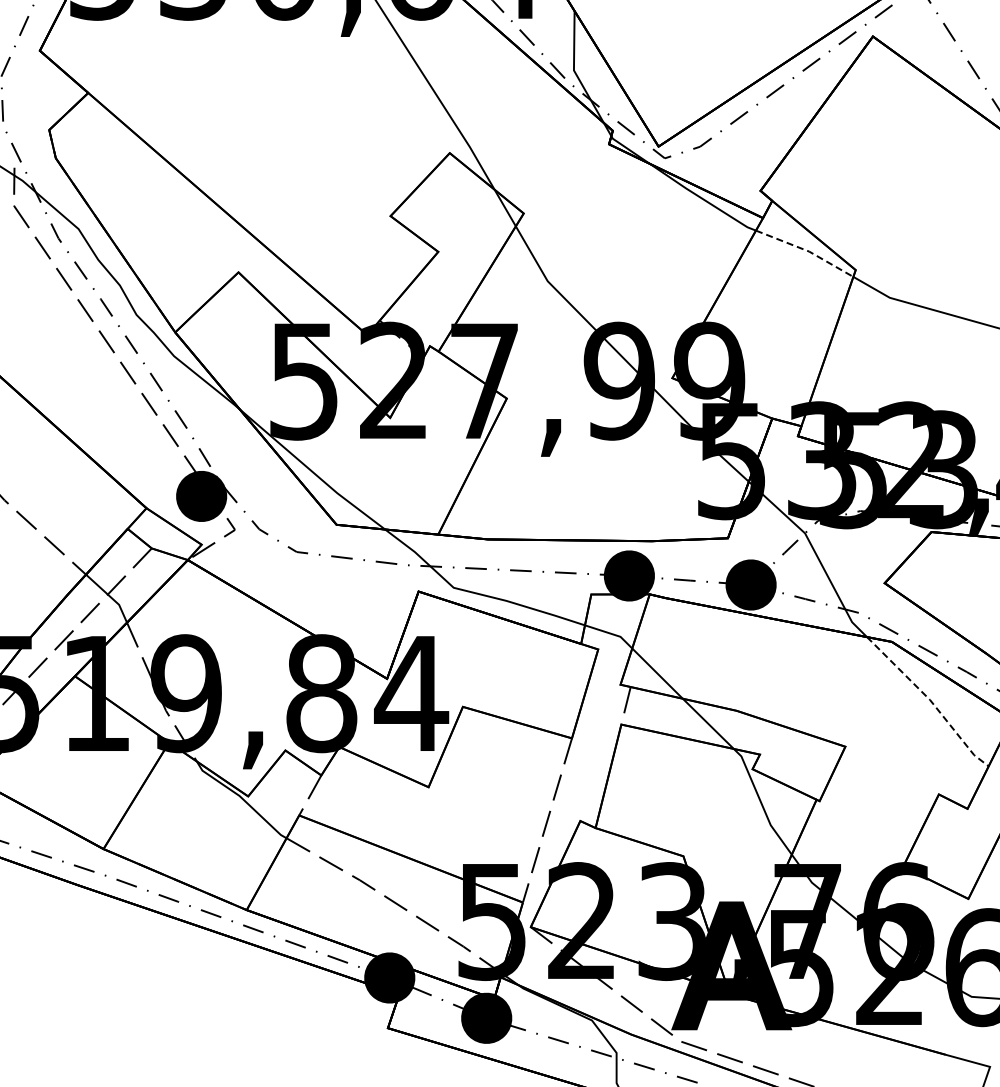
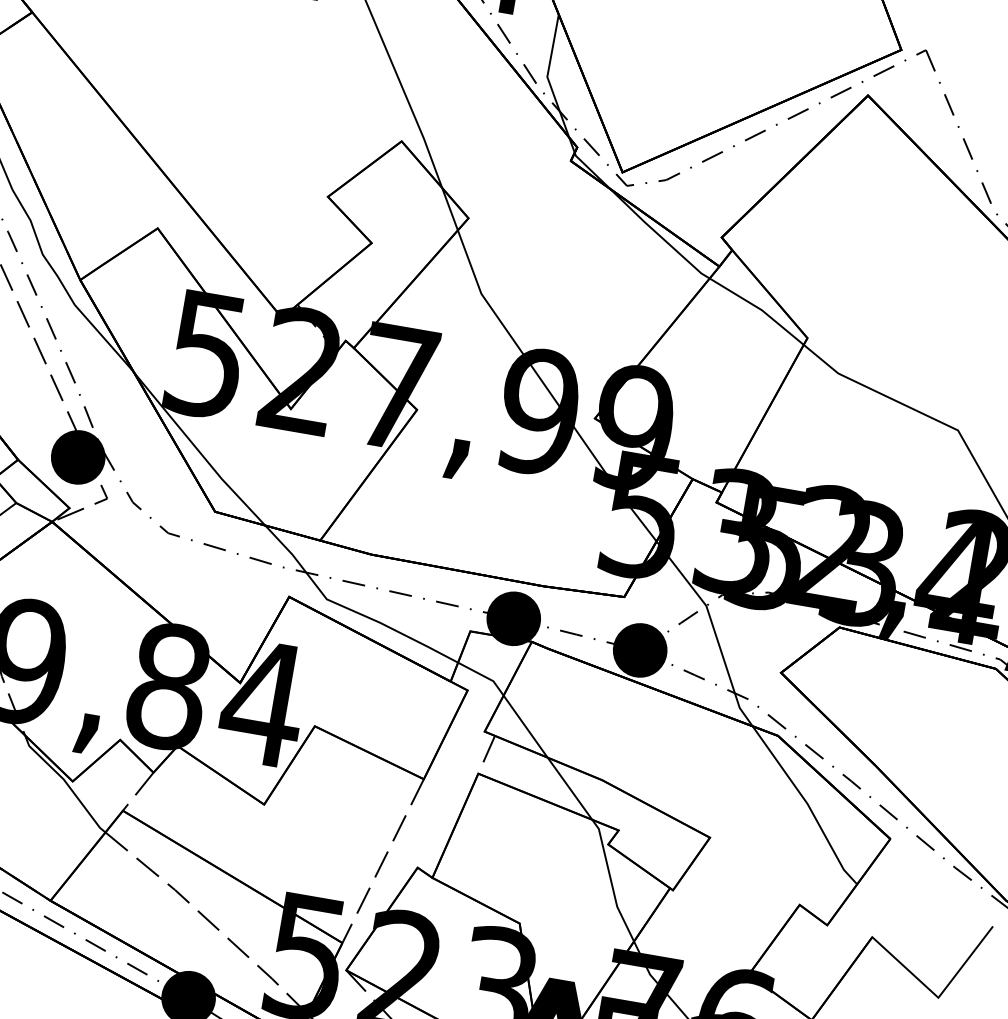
line: (806, 250) -> (759, 308), dashed -> solid
line: (930, 699) -> (808, 803), dashed -> solid

